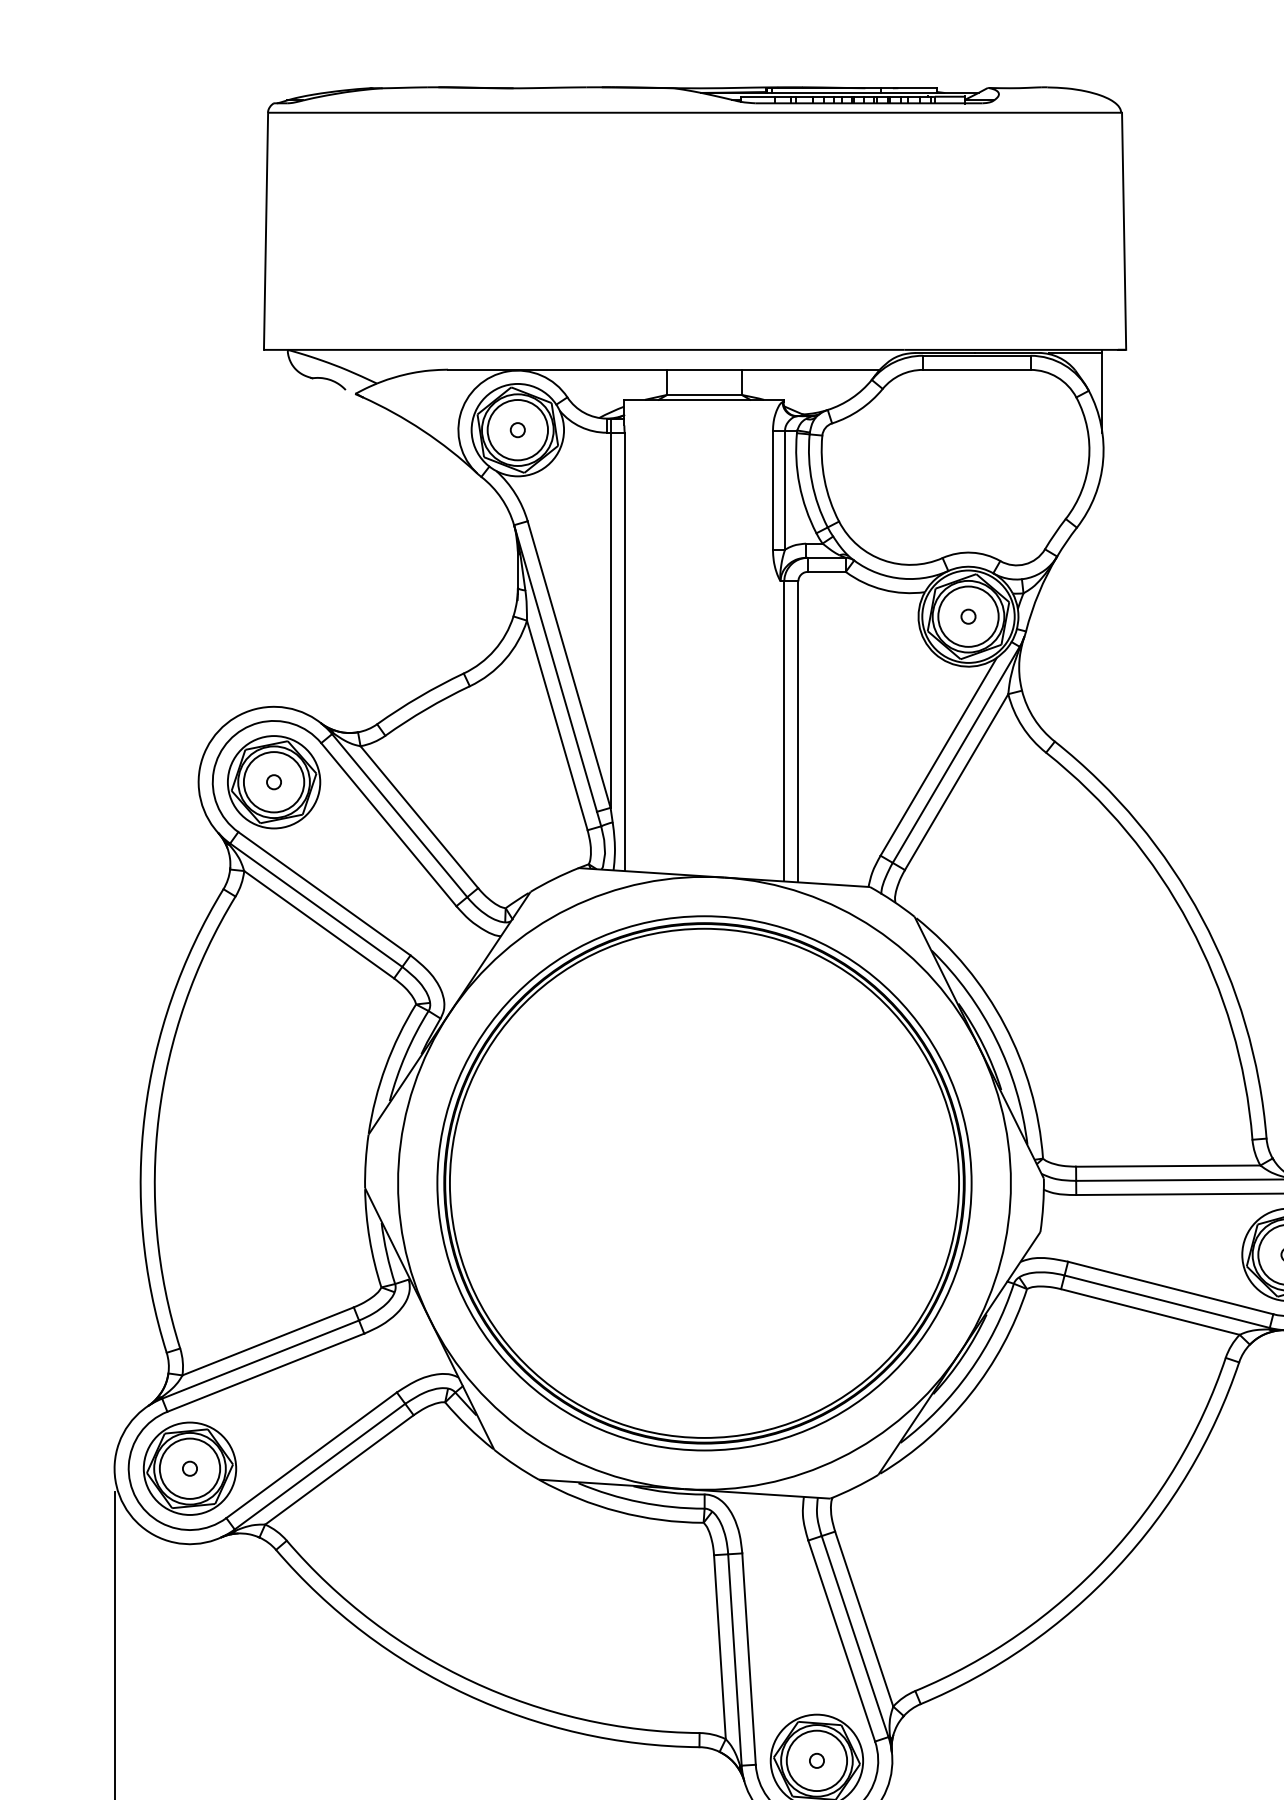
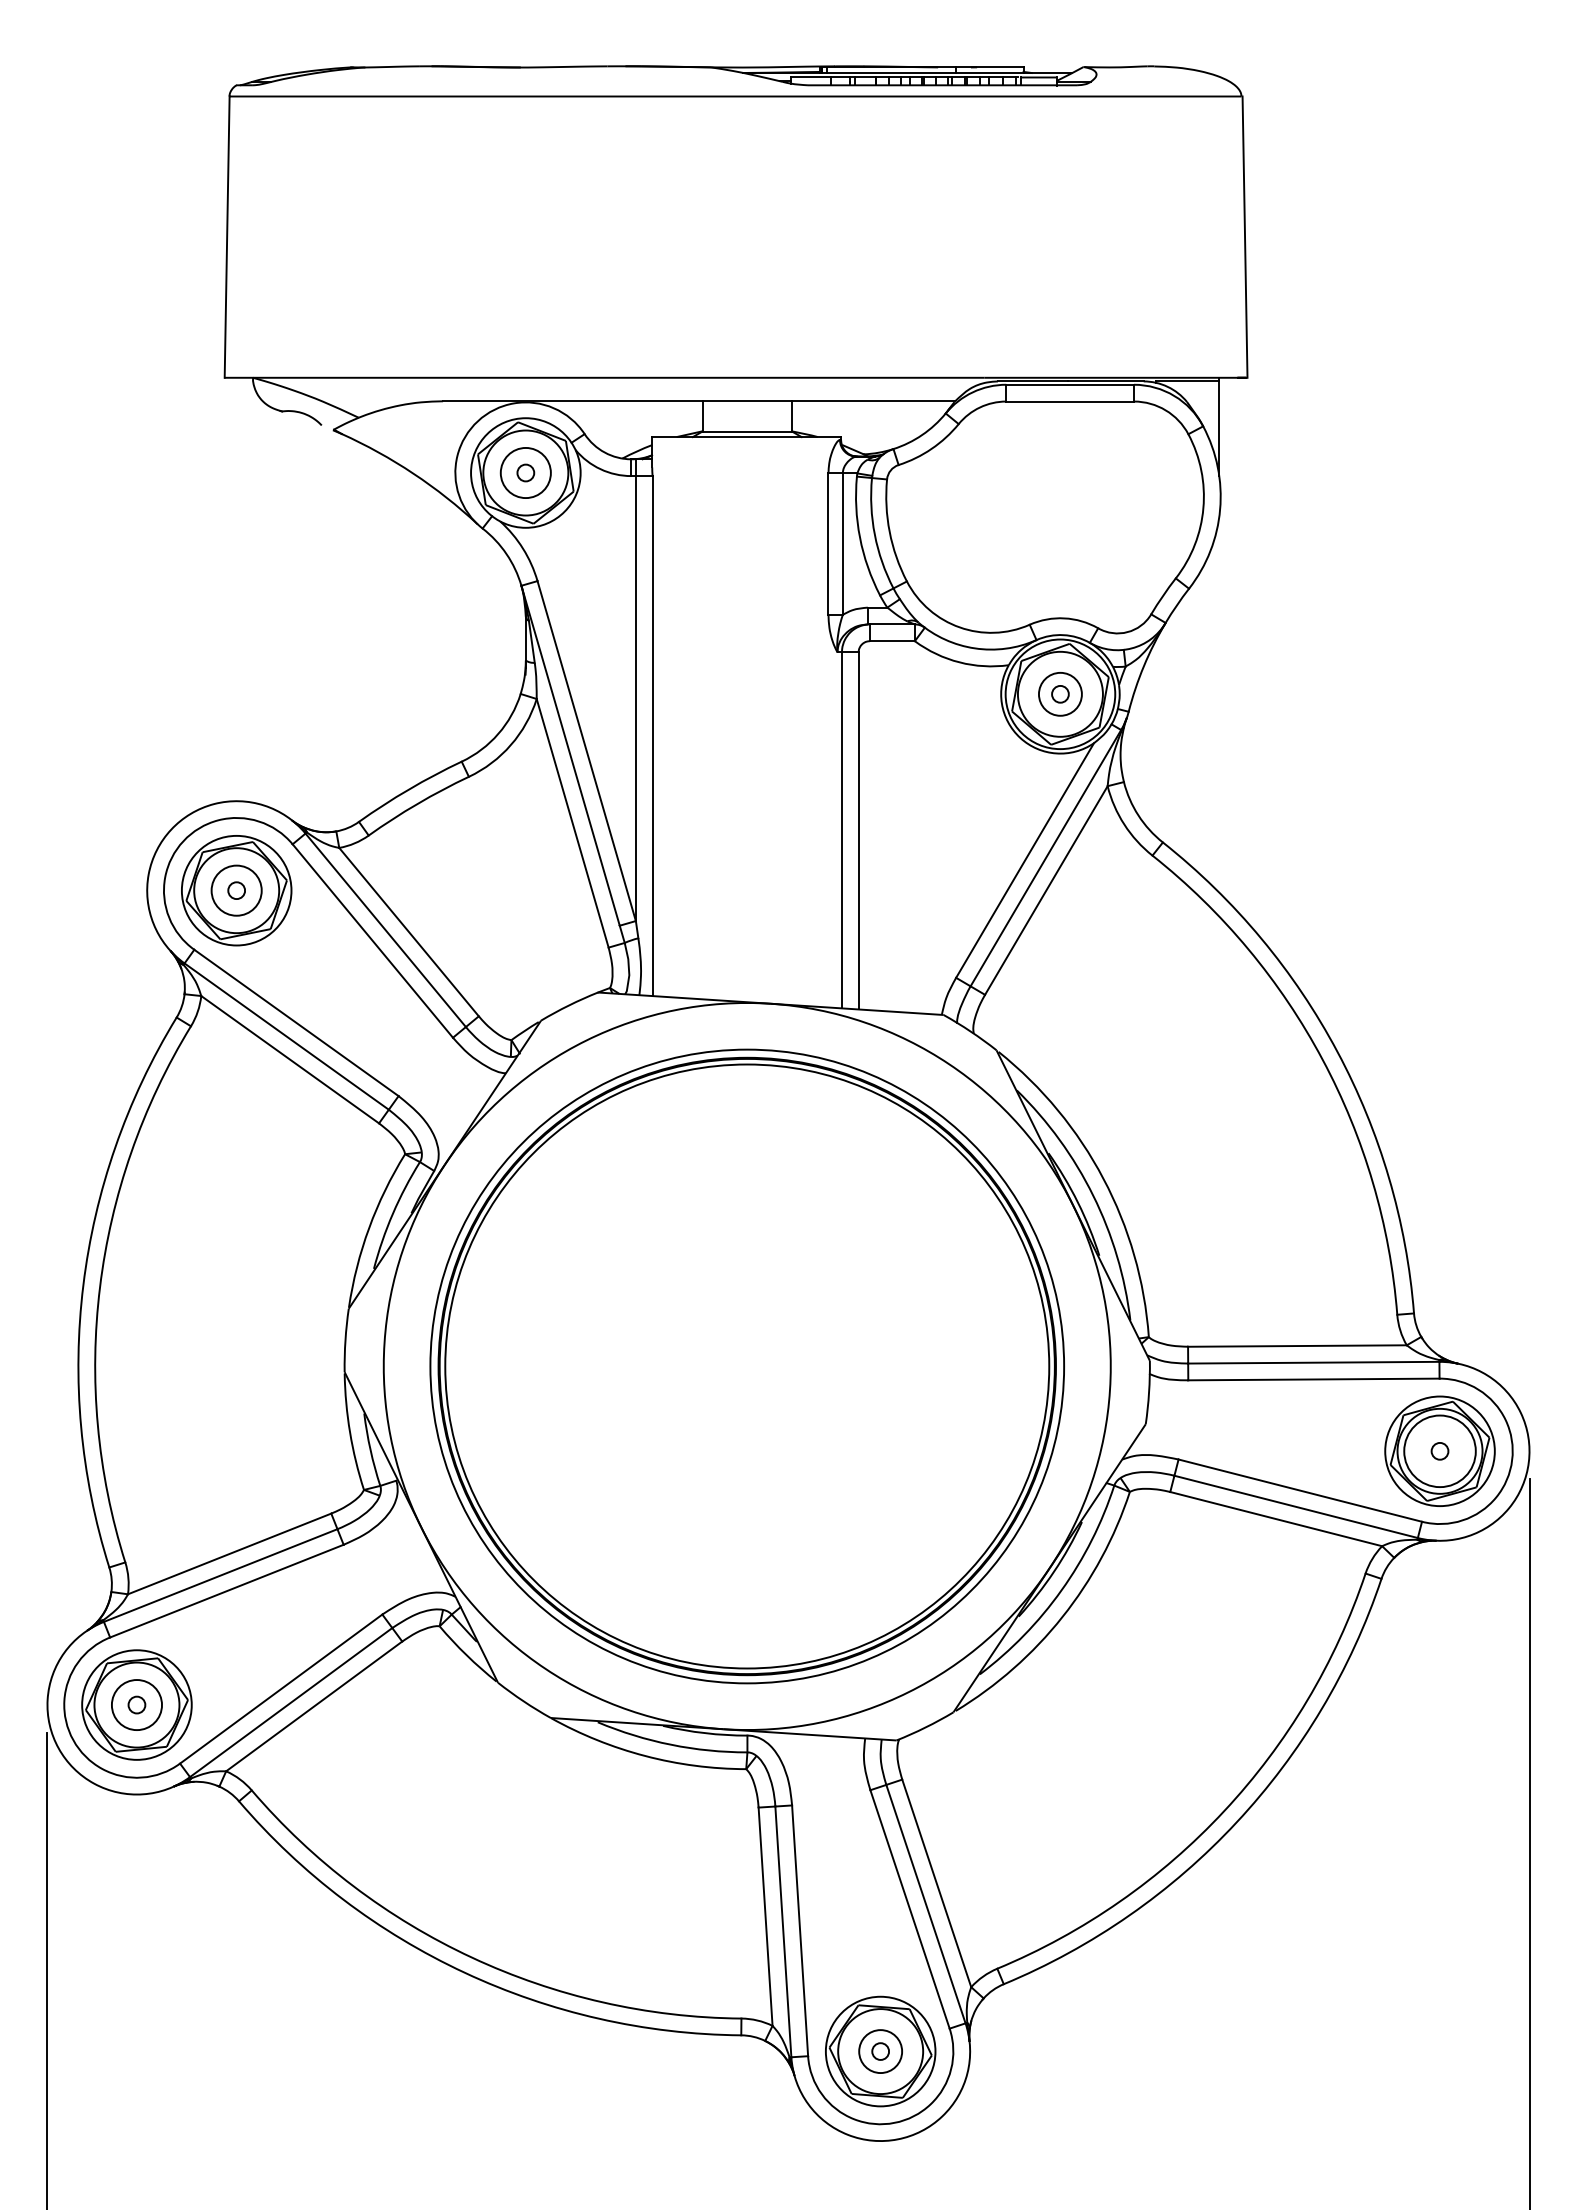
circle: (517, 429) -> (525, 472), size x0.7
circle: (968, 616) -> (1060, 694), size x0.6
circle: (273, 782) -> (236, 890), size x0.7
circle: (189, 1468) -> (136, 1704), size x0.7
circle: (816, 1760) -> (880, 2051), size x0.6

